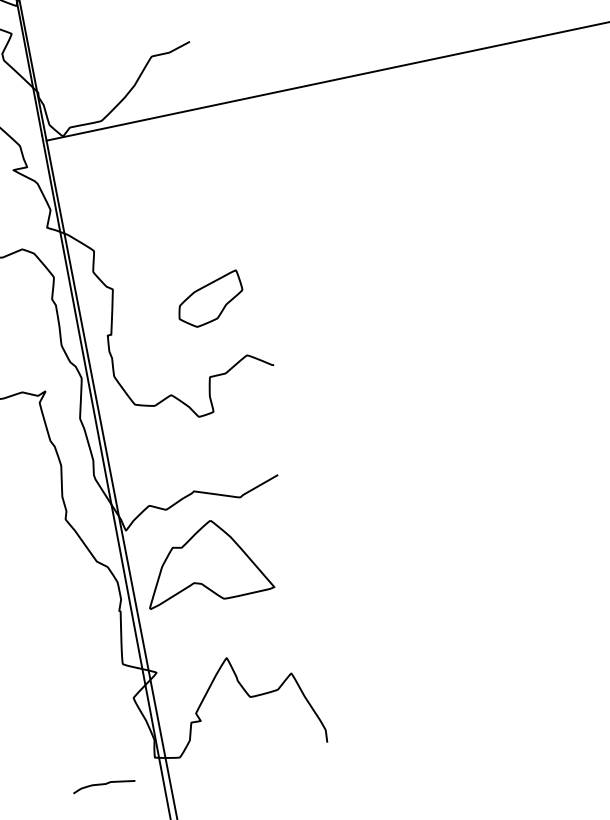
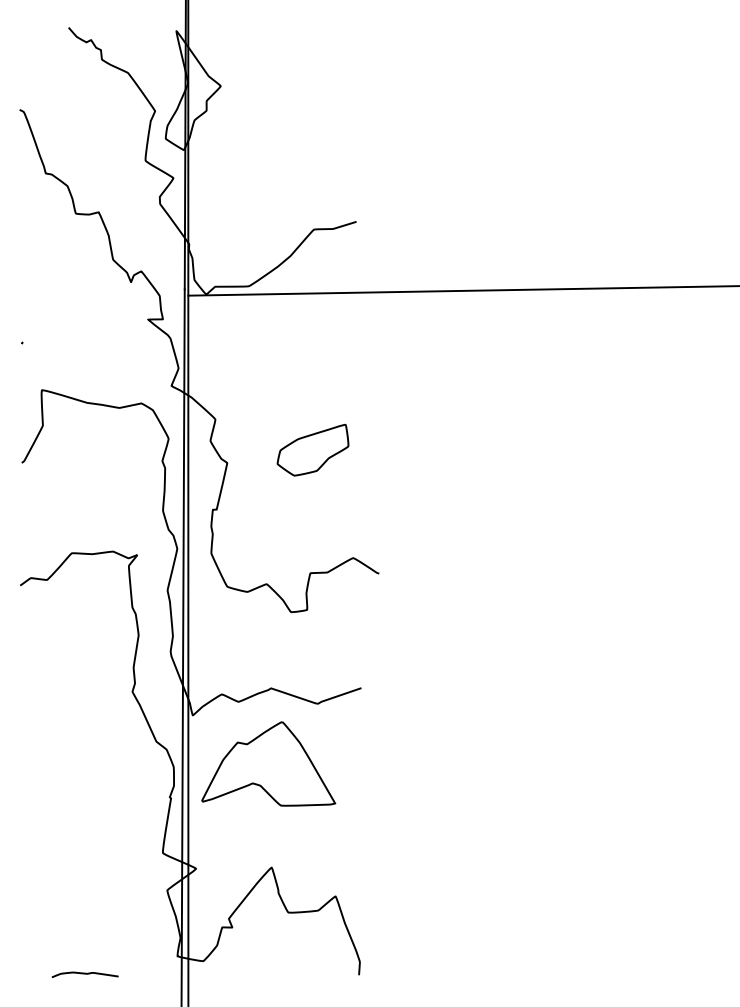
part: (209, 299) -> (312, 449), moved
curve: (103, 785) -> (84, 974), moved

